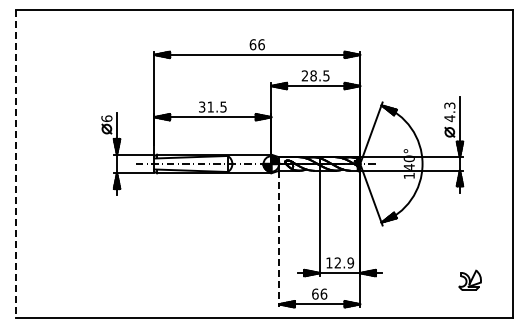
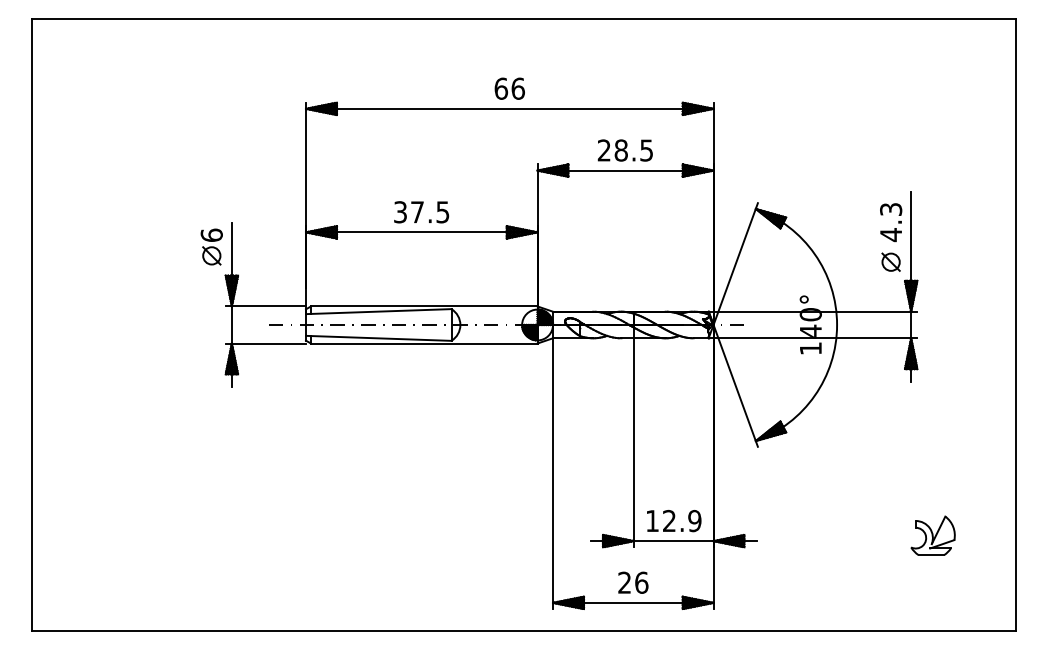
text: (210, 106) -> (417, 211), 31.5 -> 37.5
line: (15, 164) -> (30, 325), dashed -> solid
line: (279, 239) -> (553, 474), dashed -> solid
part: (469, 279) -> (932, 533), moved
text: (315, 293) -> (625, 581), 66 -> 26

